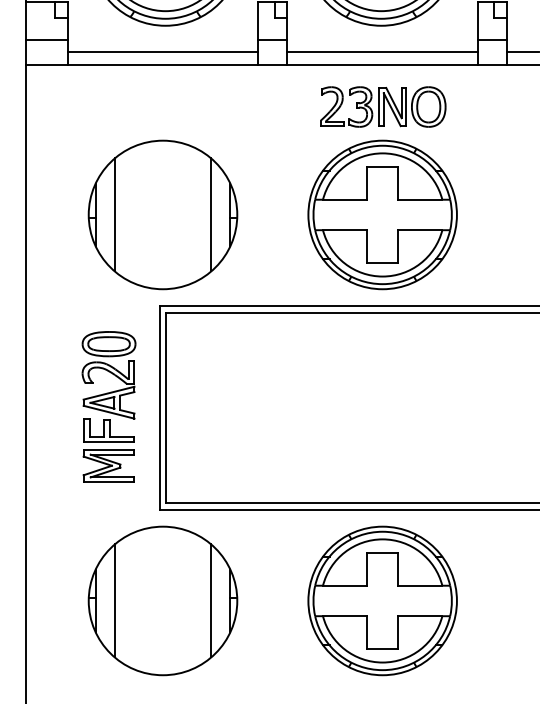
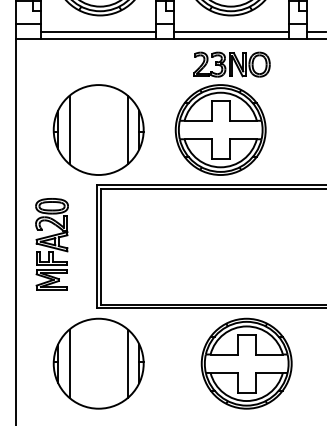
part: (382, 214) -> (220, 129), moved
part: (108, 407) -> (51, 244), moved
part: (382, 600) -> (246, 363), moved

